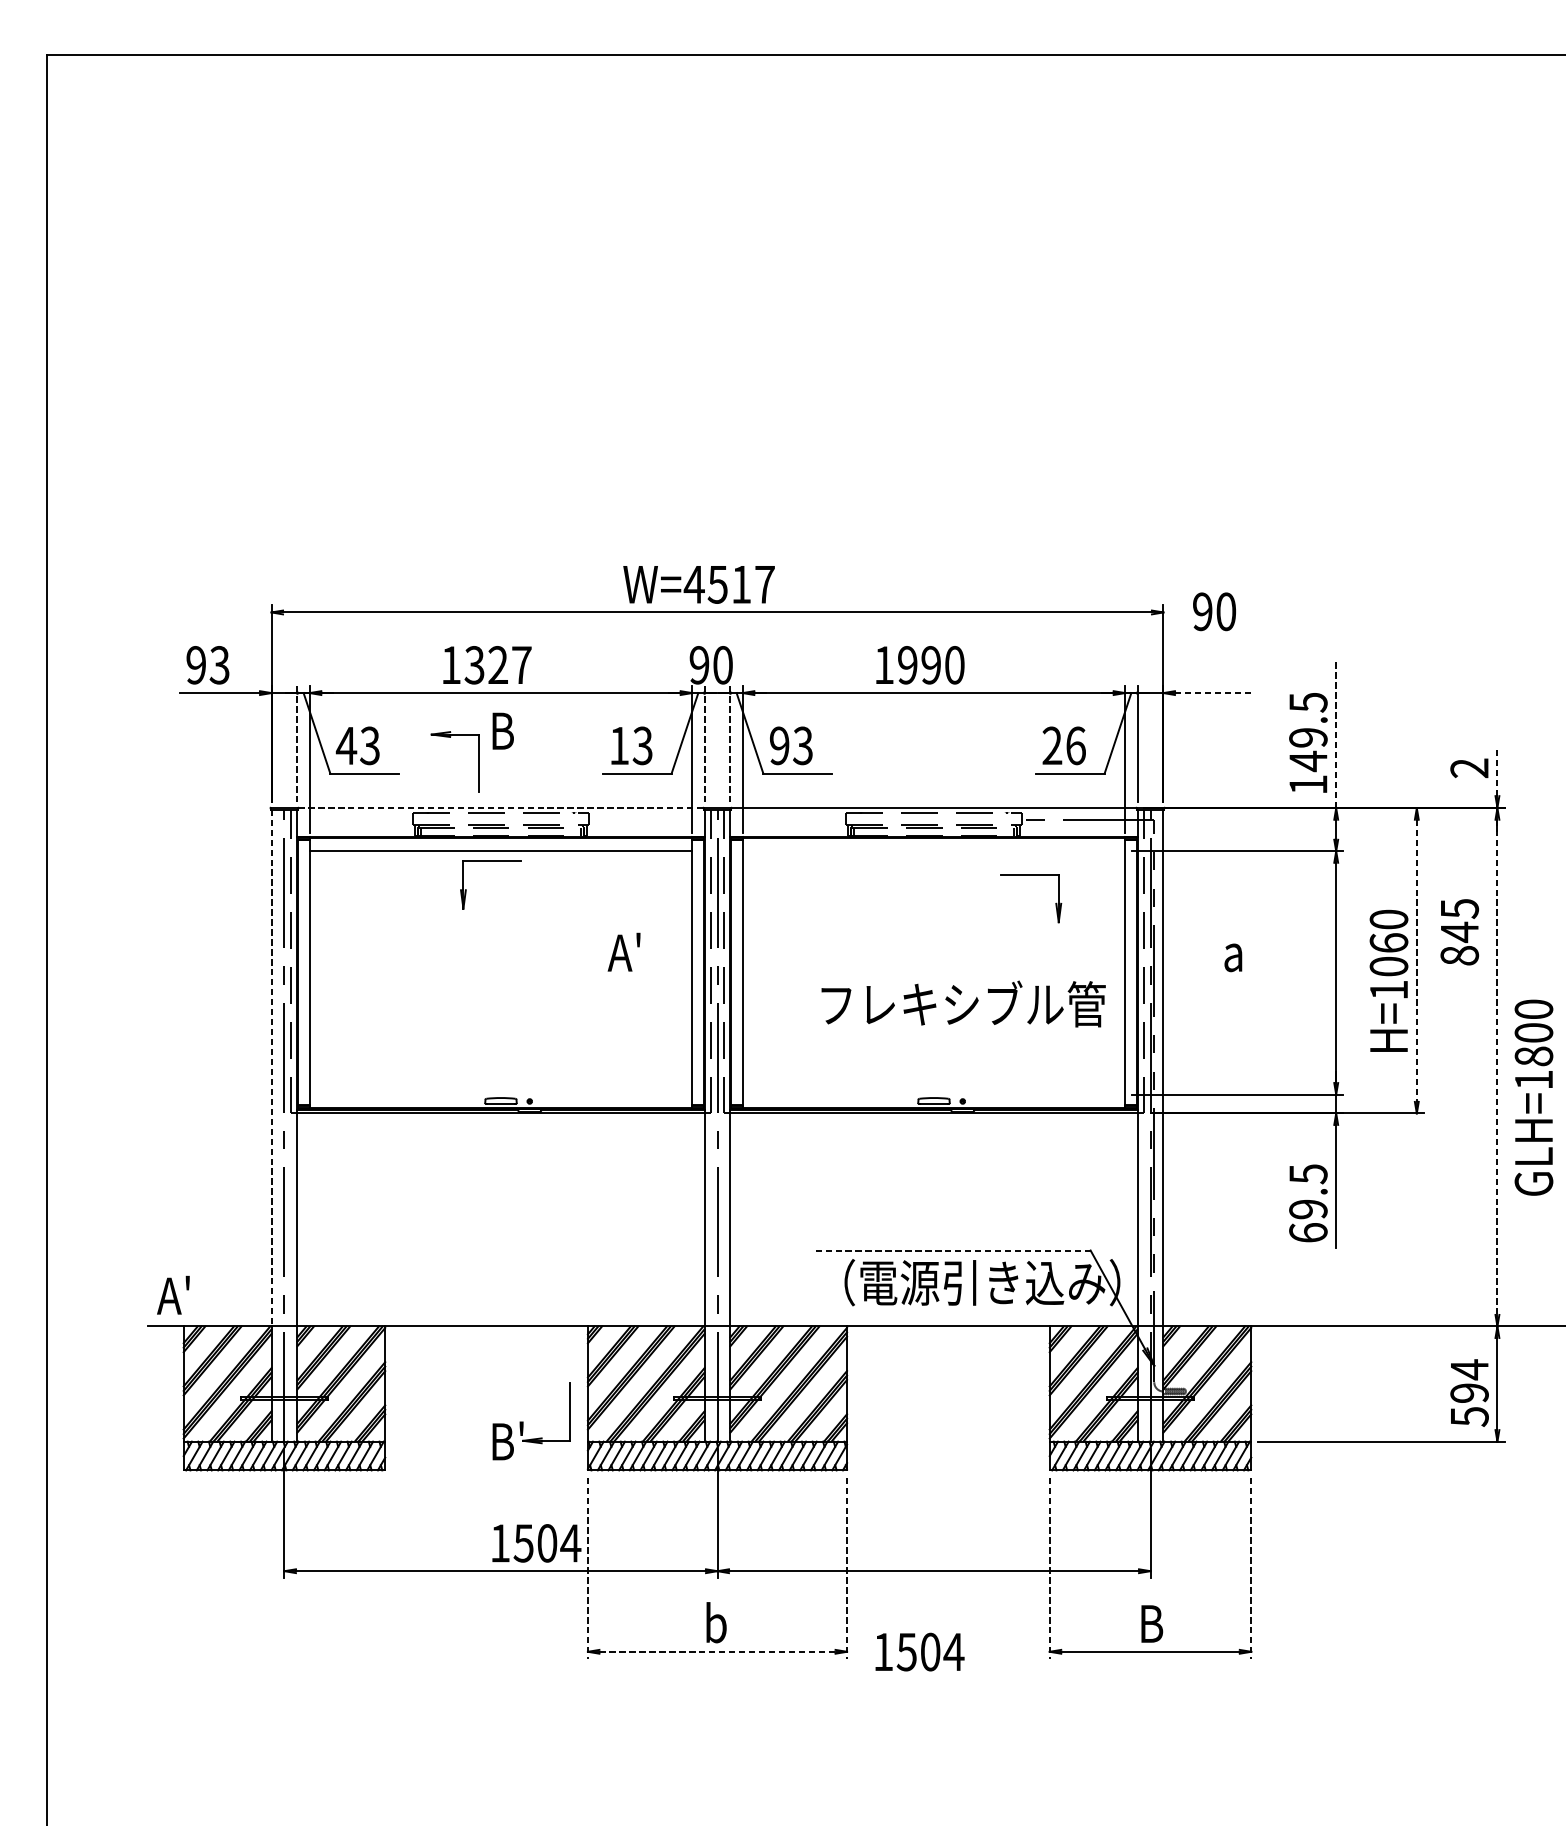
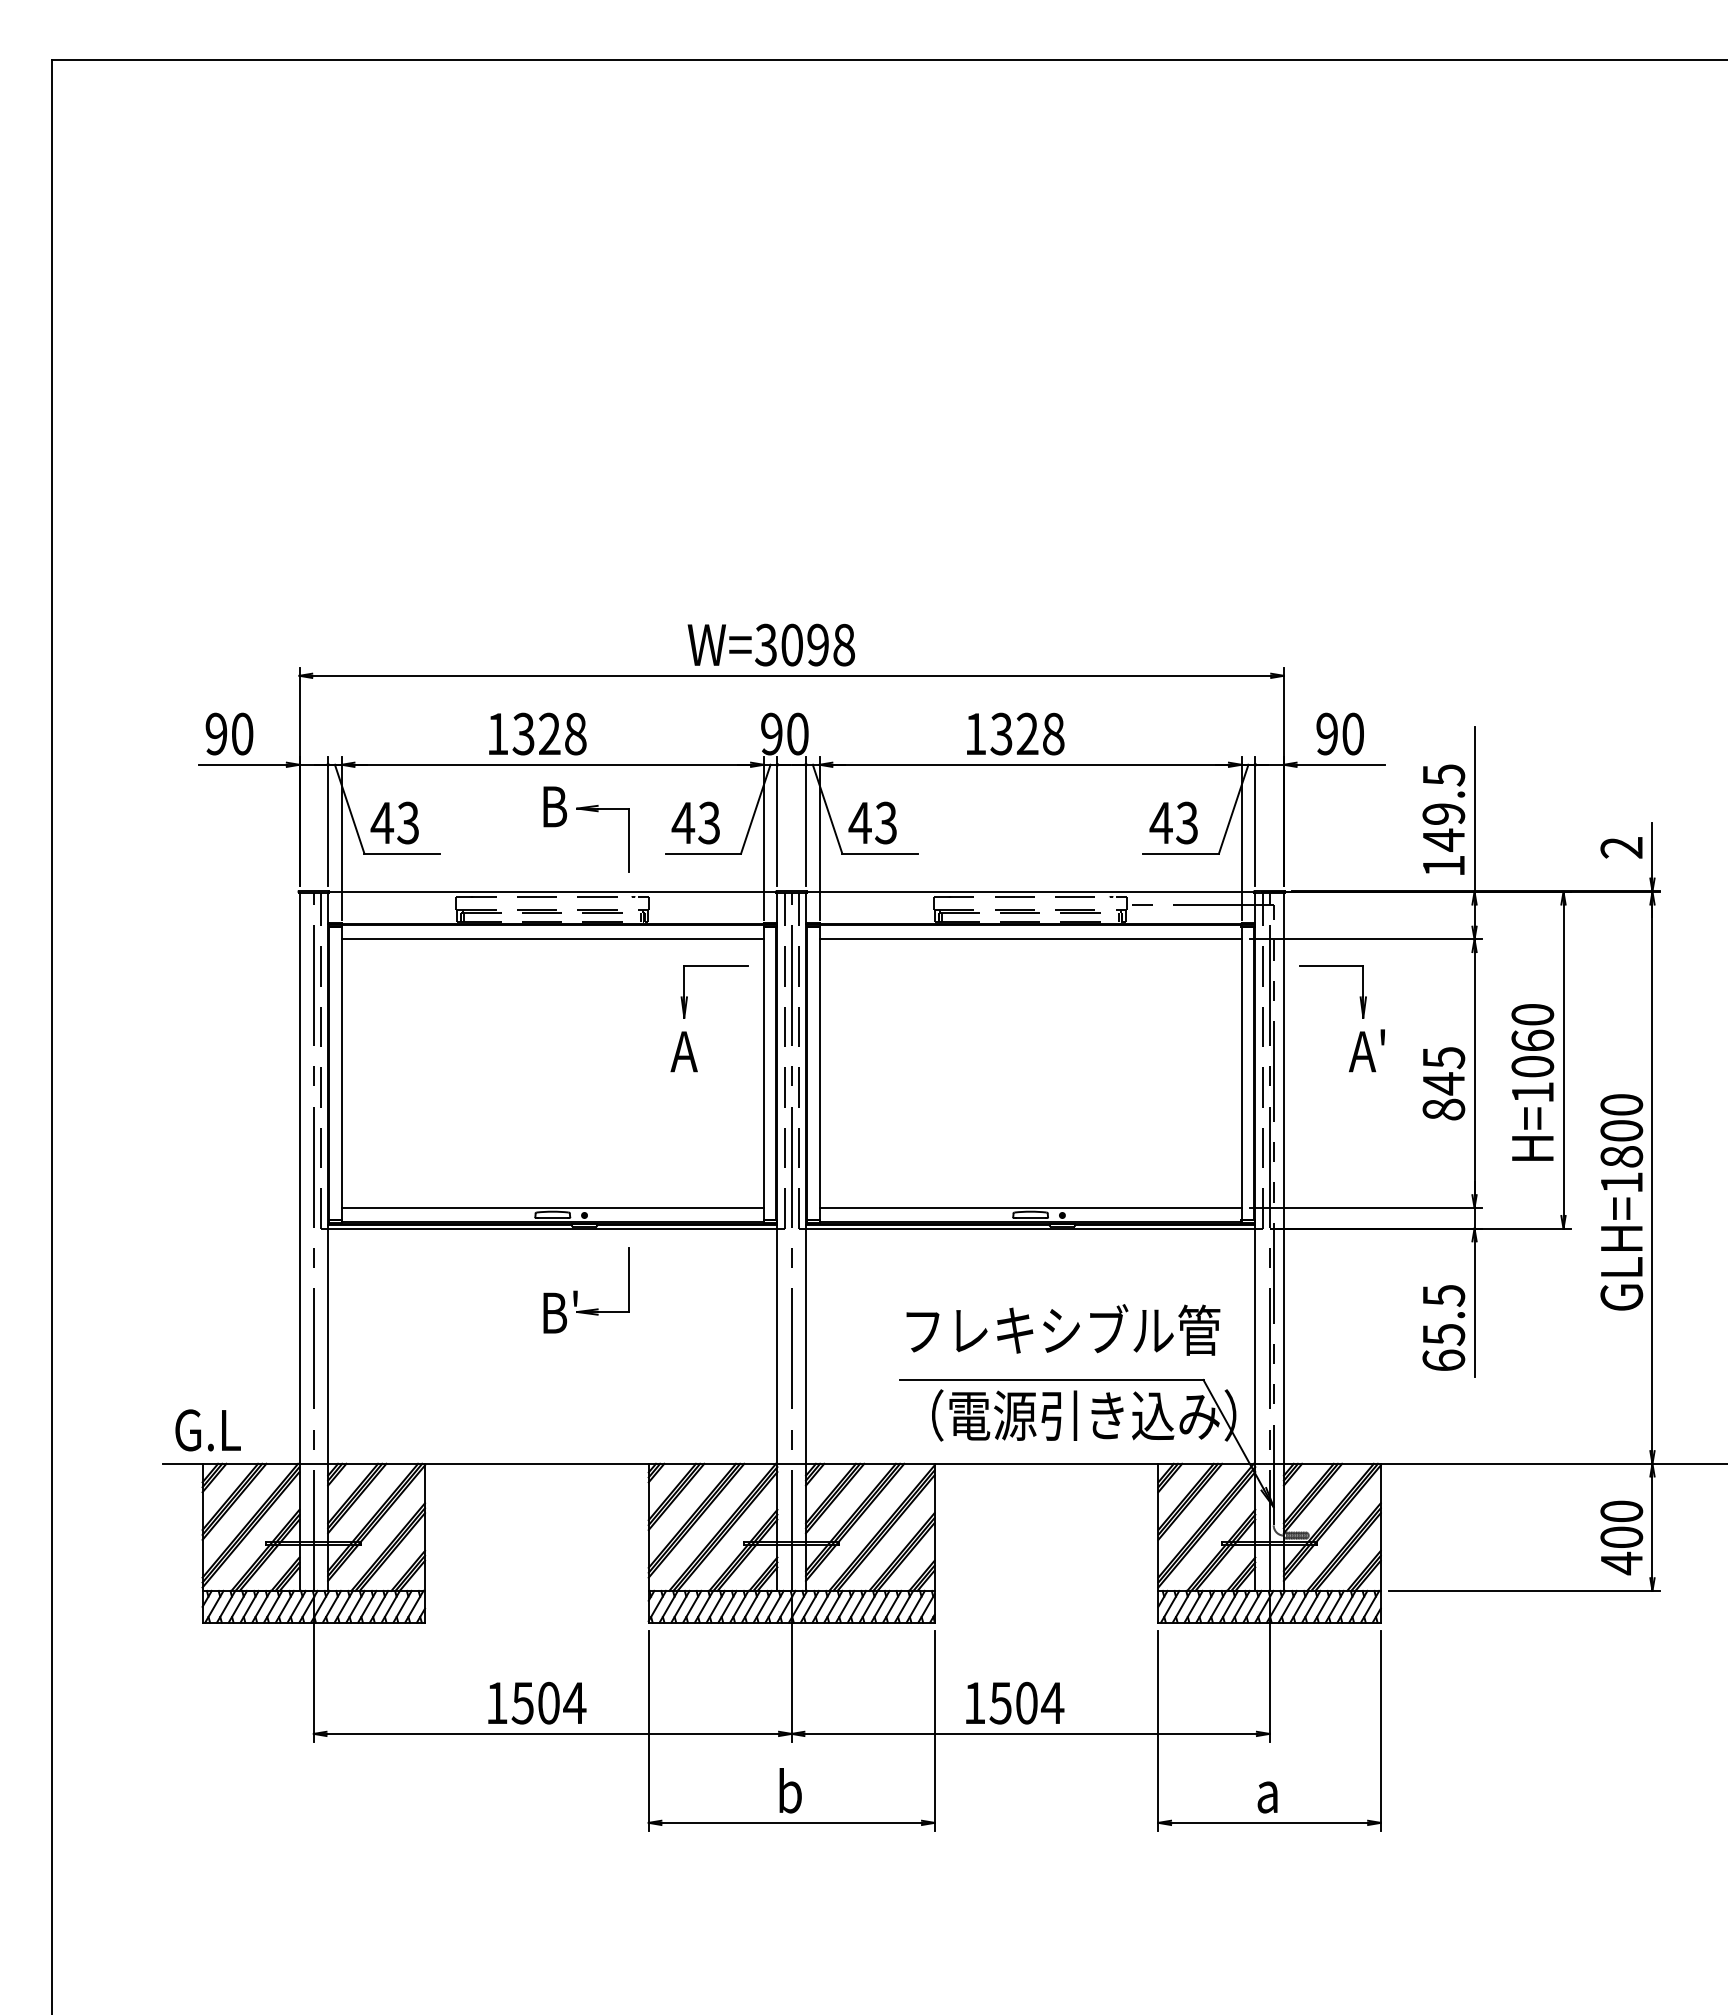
text: (729, 584) -> (804, 644), W=4517 -> W=3098
text: (1213, 611) -> (1339, 733), moved
text: (219, 664) -> (242, 733), 93 -> 90
text: (521, 664) -> (575, 733), 1327 -> 1328
text: (931, 664) -> (1027, 733), 1990 -> 1328
line: (1215, 692) -> (1341, 764), dashed -> solid
line: (1336, 732) -> (1474, 808), dashed -> solid
line: (297, 743) -> (328, 820), dashed -> solid
line: (704, 743) -> (777, 820), dashed -> solid
line: (730, 743) -> (806, 820), dashed -> solid
text: (619, 745) -> (683, 822), 13 -> 43
text: (778, 745) -> (859, 822), 93 -> 43
text: (1063, 745) -> (1173, 822), 26 -> 43
part: (478, 761) -> (628, 838), moved
line: (1497, 770) -> (1652, 850), dashed -> solid
line: (500, 807) -> (552, 891), dashed -> solid
line: (933, 851) -> (1030, 939), added
part: (490, 862) -> (714, 966), moved
part: (1030, 875) -> (1332, 966), moved
text: (1459, 932) -> (1443, 1083), moved
text: (638, 940) -> (704, 1037), A' -> A
text: (1238, 951) -> (1366, 1050), a -> A'
line: (1416, 961) -> (1563, 1060), dashed -> solid
text: (963, 1003) -> (1063, 1329), moved
line: (1497, 1067) -> (1652, 1178), dashed -> solid
line: (271, 1068) -> (299, 1179), dashed -> solid
line: (500, 1094) -> (552, 1207), added
line: (933, 1094) -> (1030, 1207), added
text: (1533, 1097) -> (1621, 1202), moved
text: (1308, 1210) -> (1443, 1335), 69.5 -> 65.5
line: (952, 1250) -> (1051, 1380), dashed -> solid
text: (187, 1295) -> (206, 1429), A' -> G.L
text: (1469, 1393) -> (1621, 1537), 594 -> 400
part: (523, 1421) -> (577, 1290), moved
text: (536, 1542) -> (537, 1702), moved
line: (587, 1569) -> (648, 1731), dashed -> solid
line: (846, 1569) -> (934, 1731), dashed -> solid
line: (1049, 1569) -> (1158, 1731), dashed -> solid
line: (1251, 1569) -> (1380, 1731), dashed -> solid
text: (1151, 1624) -> (1270, 1792), B -> a
line: (718, 1651) -> (792, 1822), dashed -> solid
text: (920, 1651) -> (1015, 1702), moved

